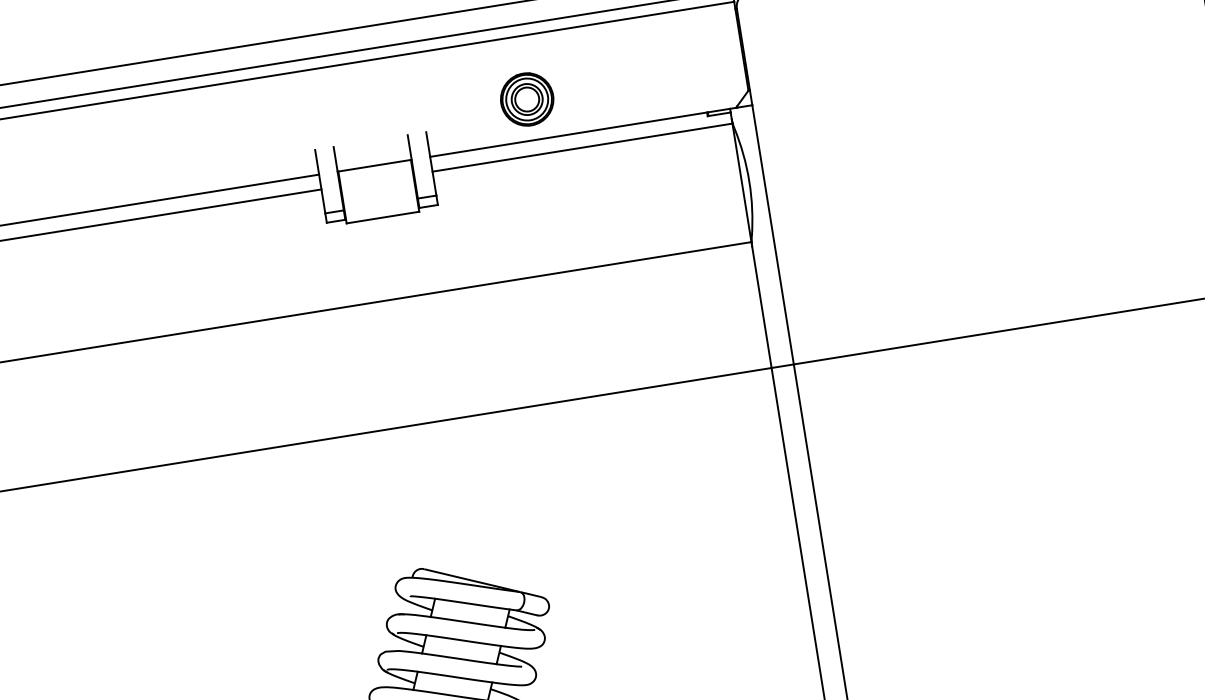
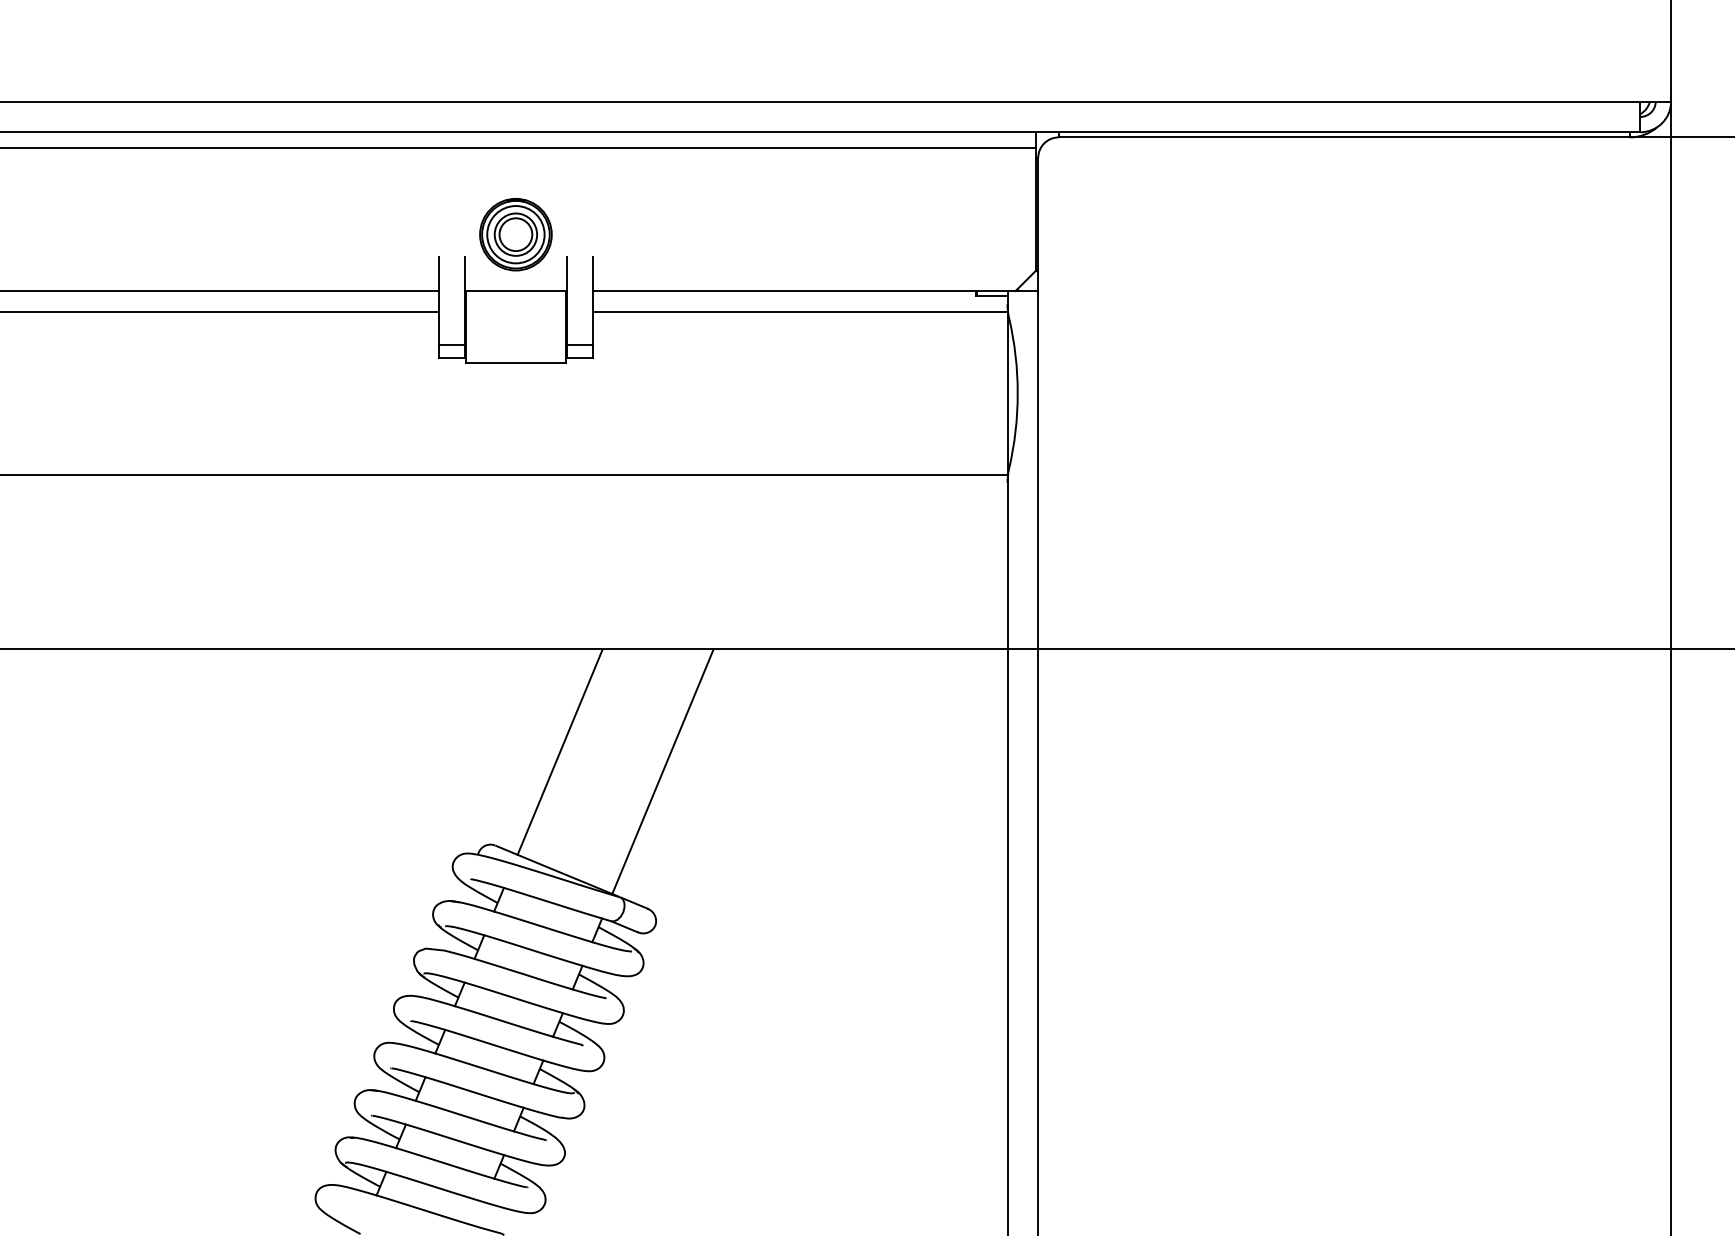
part: (526, 99) -> (515, 234), moved
line: (459, 493) -> (559, 751), added
line: (536, 496) -> (662, 771), added

